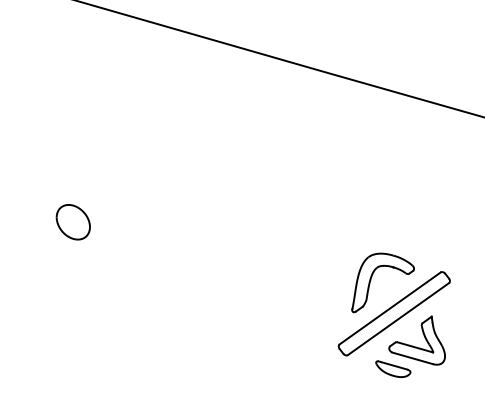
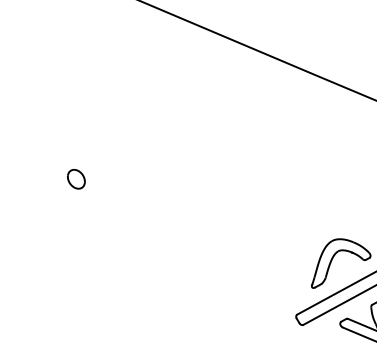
part: (72, 222) -> (75, 179), size x0.6
part: (393, 368) -> (341, 341), removed

